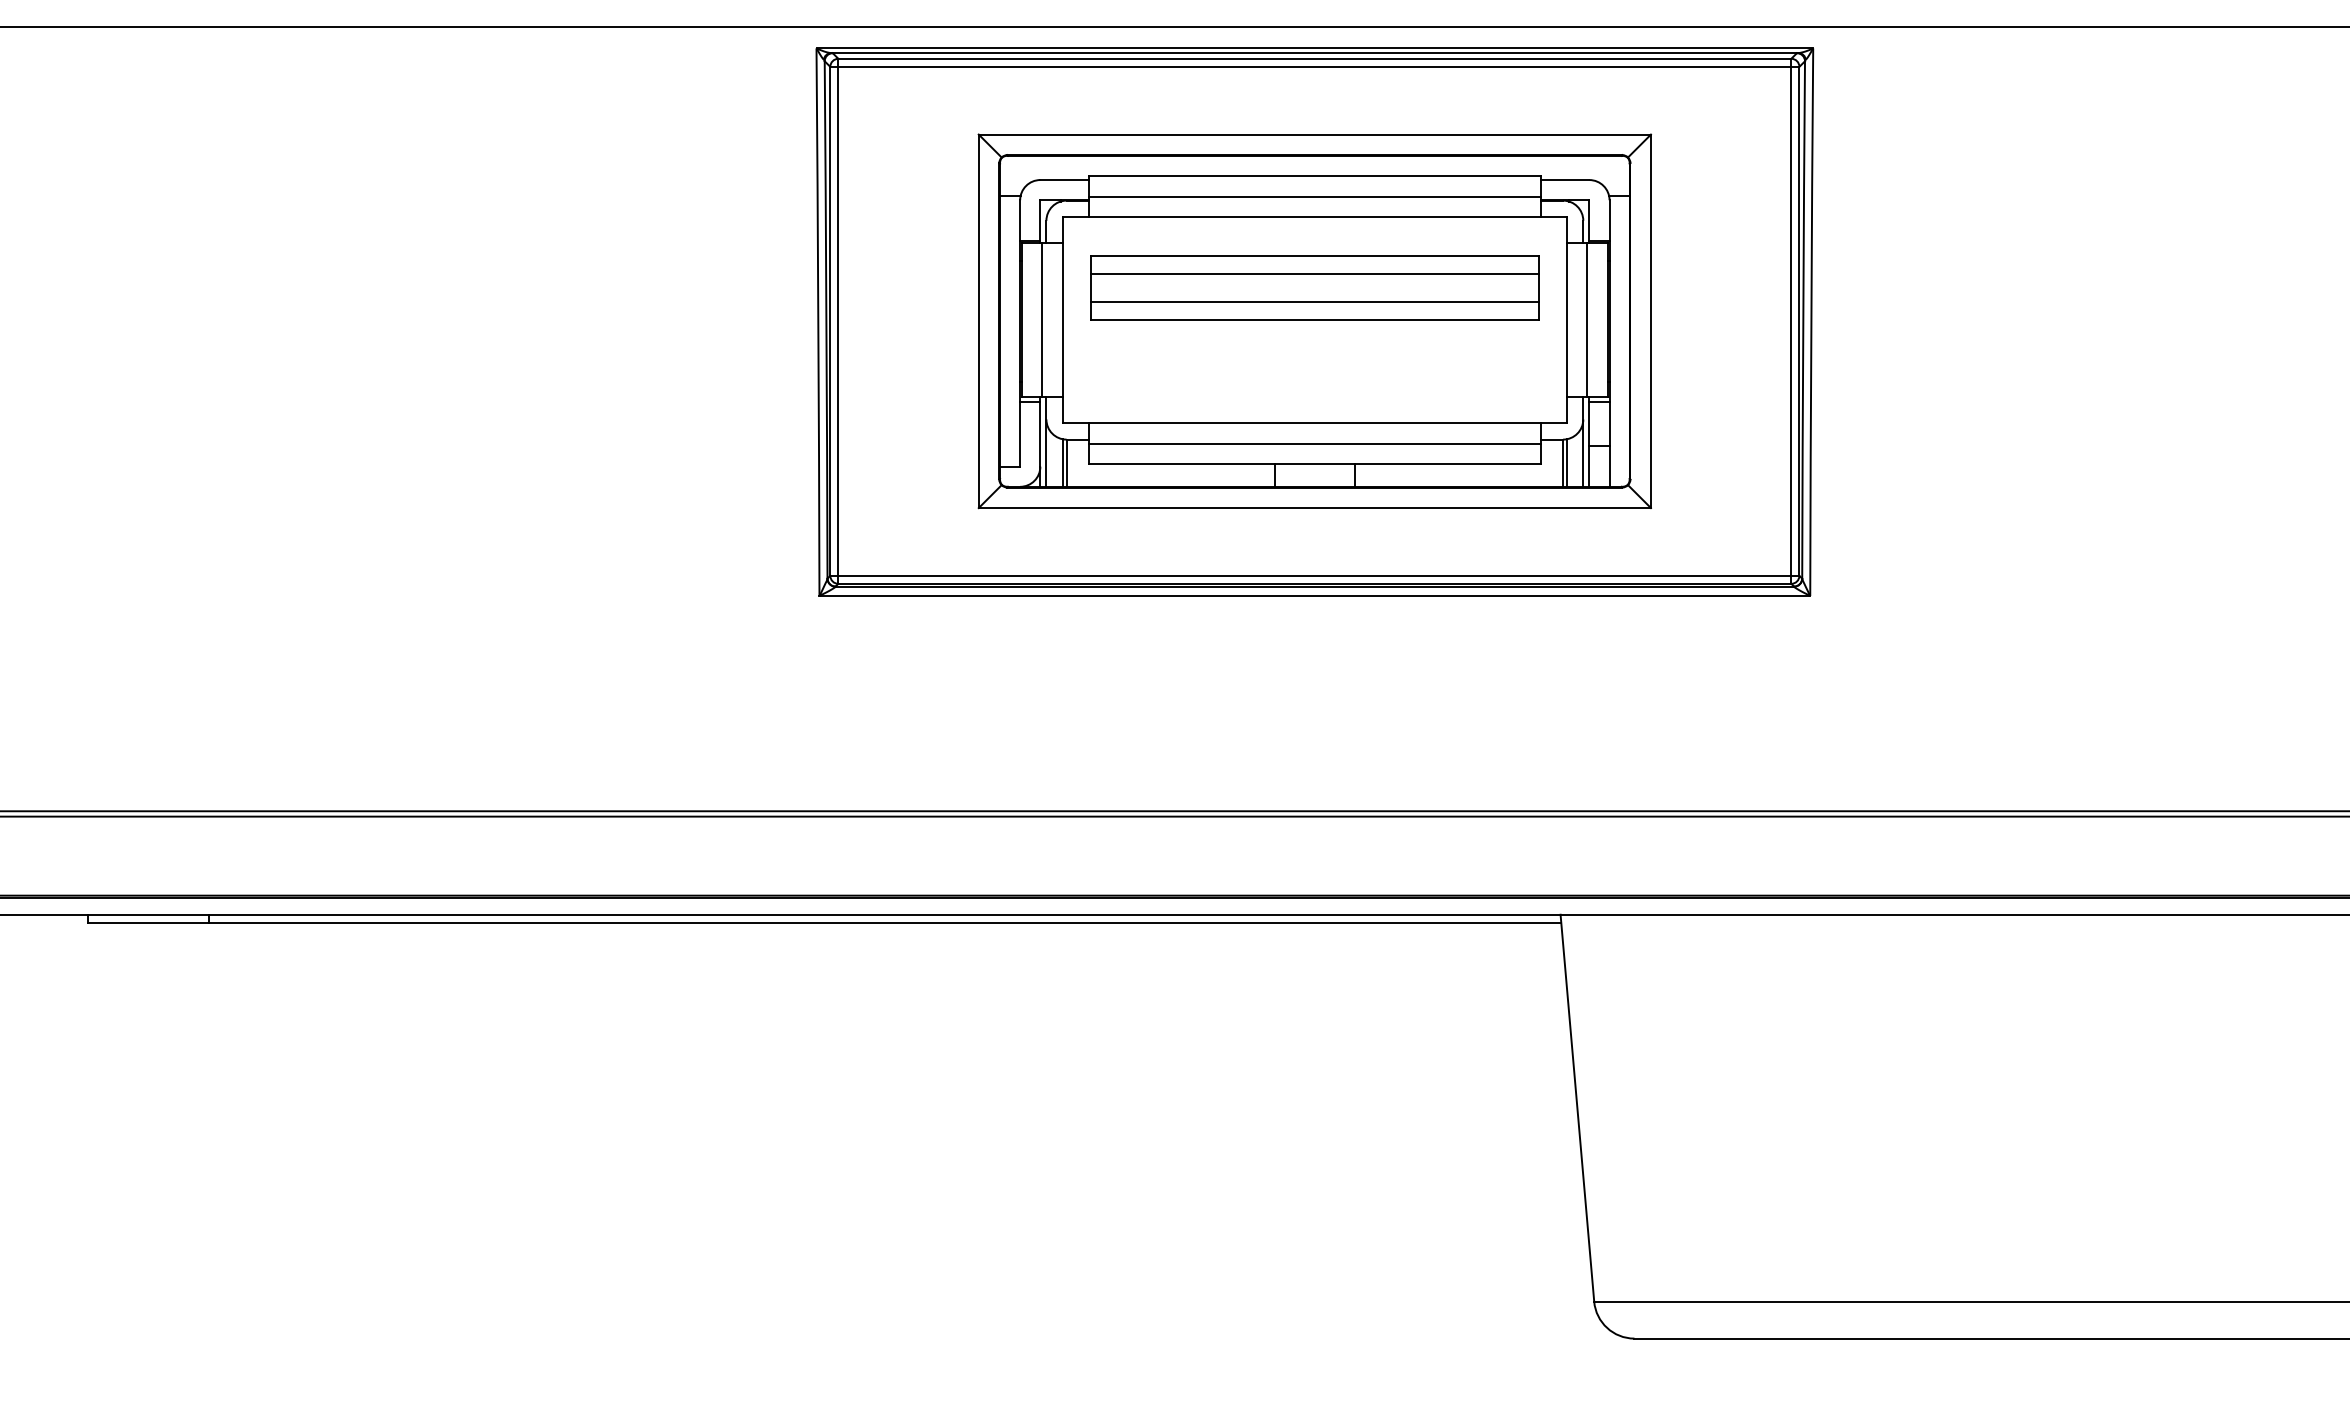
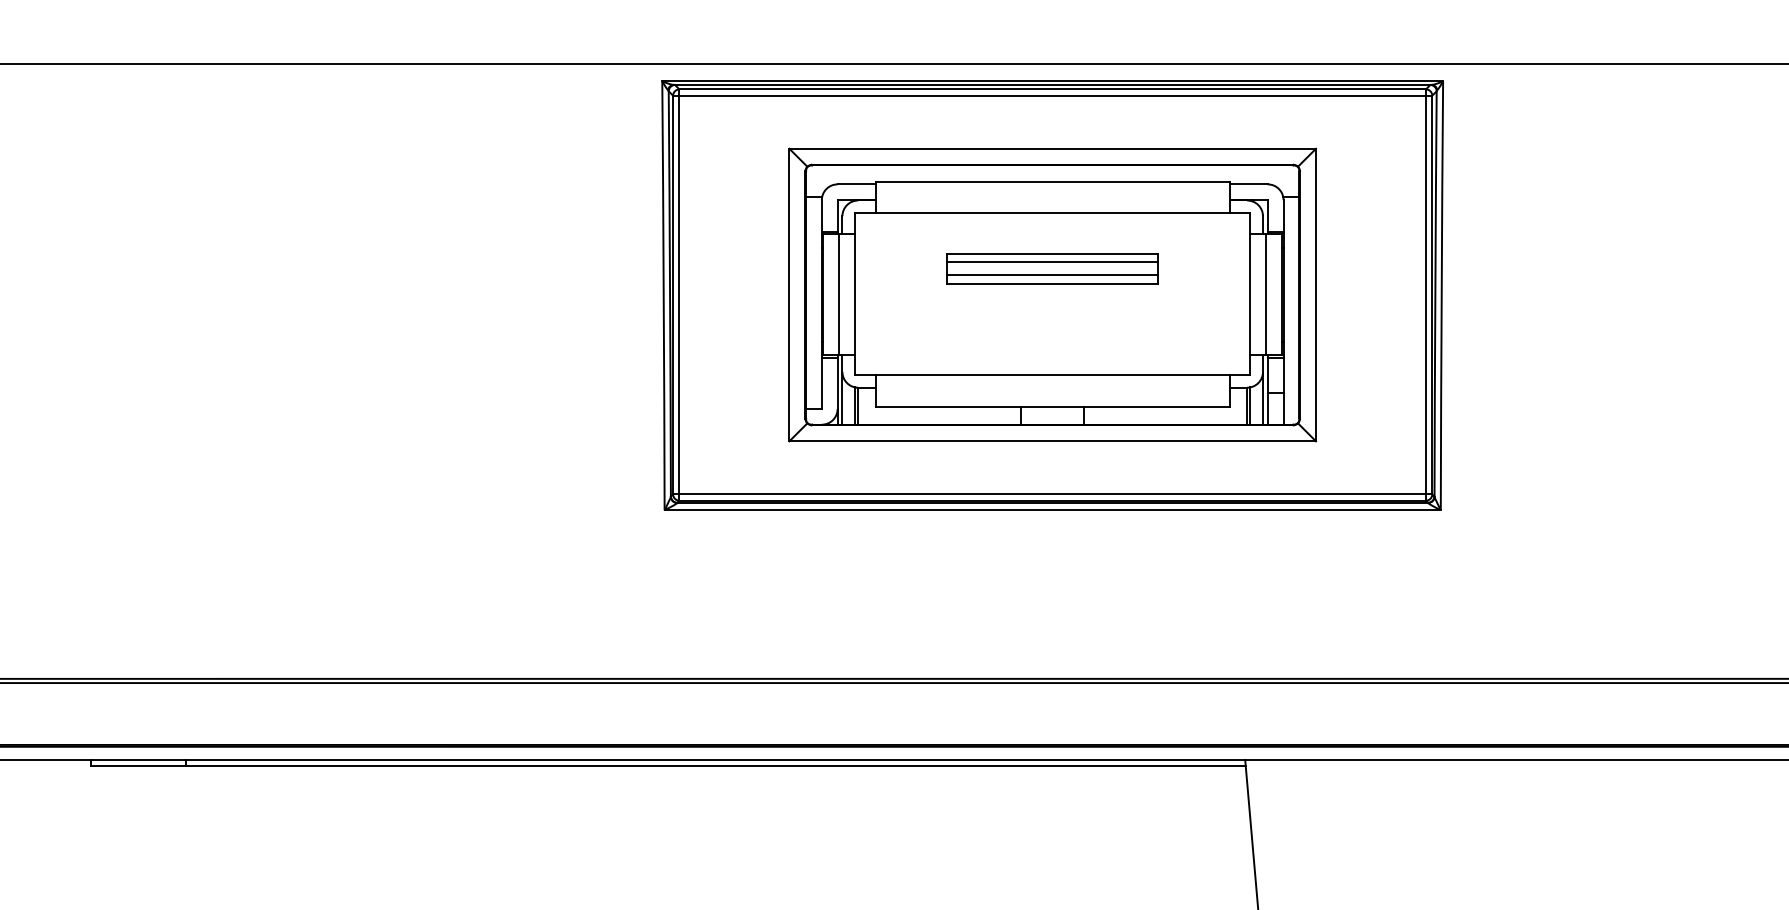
line: (1314, 196) -> (1052, 197), removed
part: (1314, 287) -> (1052, 268), size x0.6
line: (1314, 443) -> (1052, 390), removed

